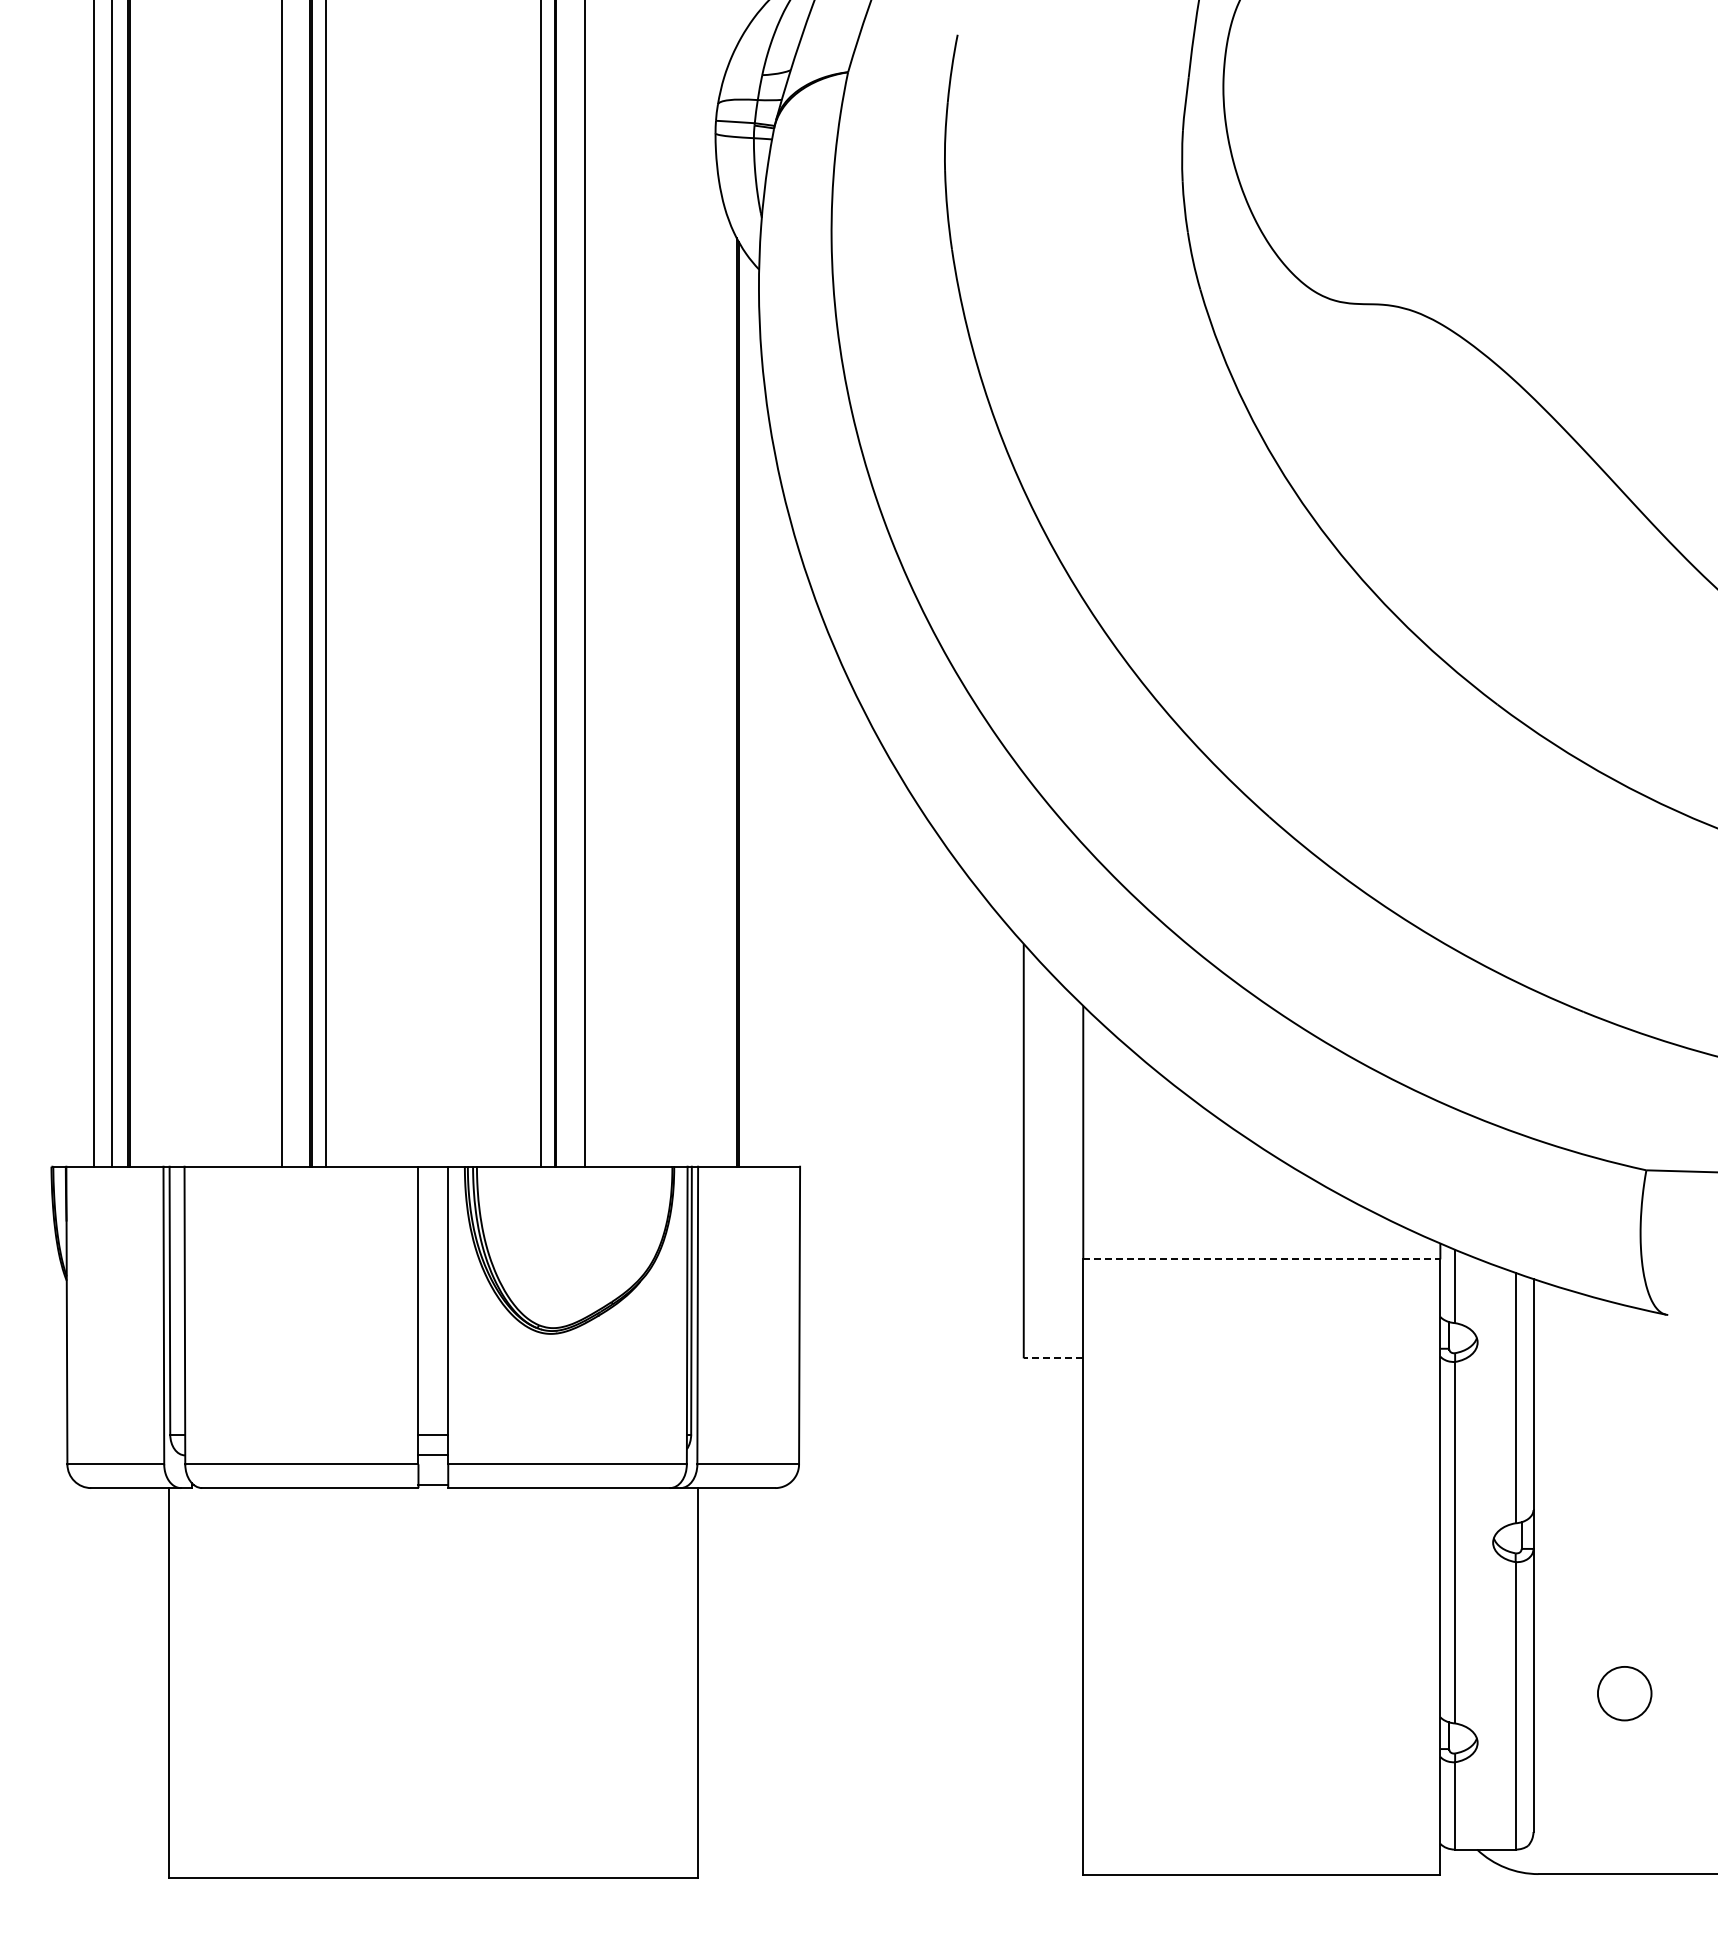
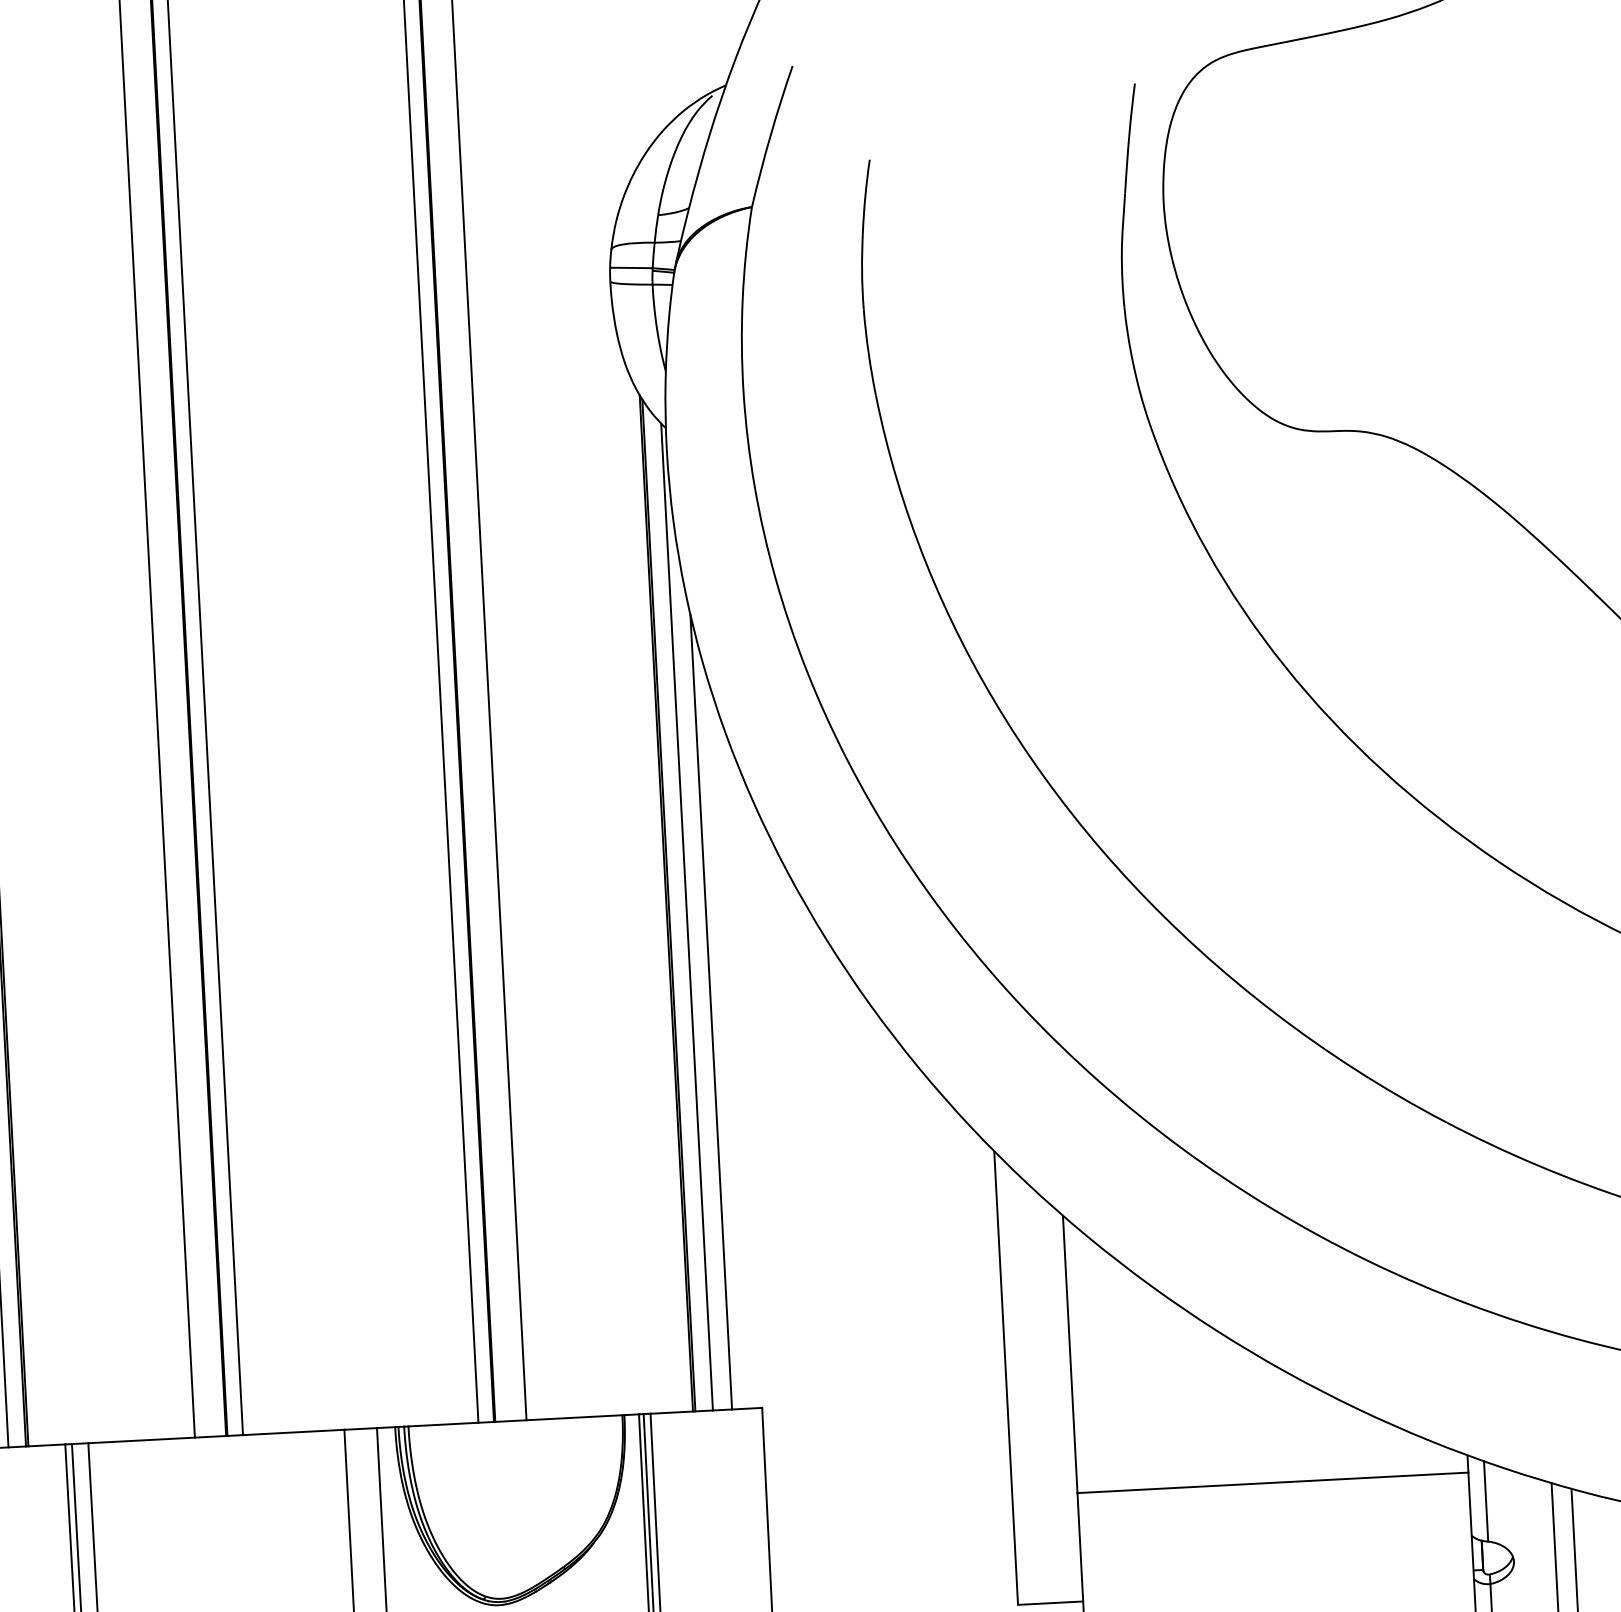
line: (755, 715) -> (687, 916), added
line: (772, 803) -> (711, 1011), added
line: (1261, 1259) -> (1272, 1483), dashed -> solid
line: (1053, 1358) -> (1050, 1603), dashed -> solid

